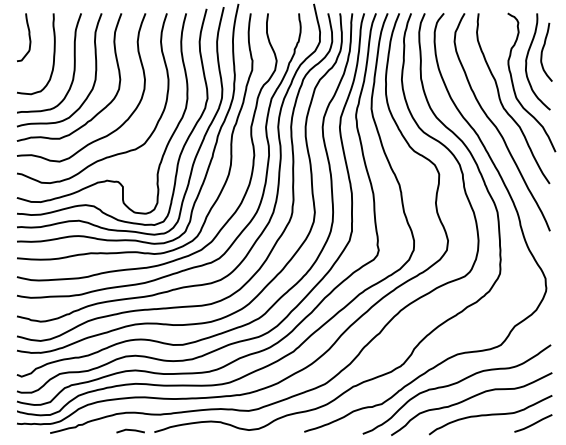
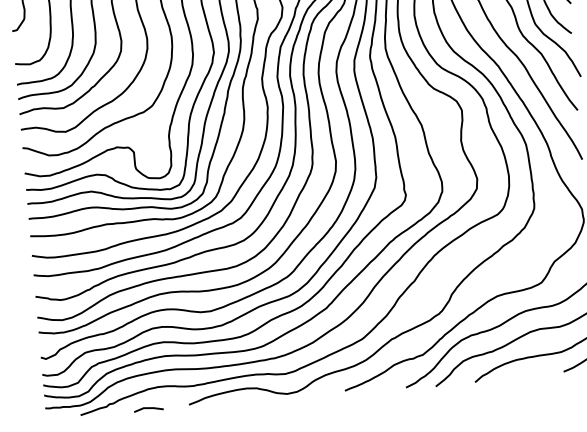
curve: (130, 430) -> (148, 408), moved

